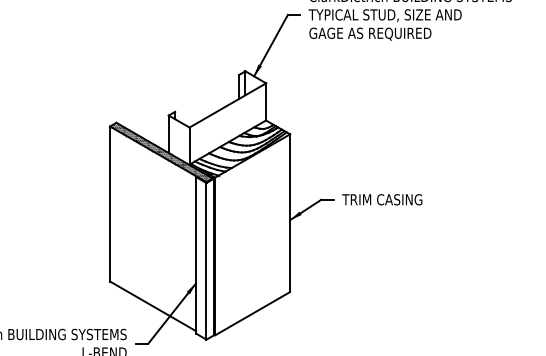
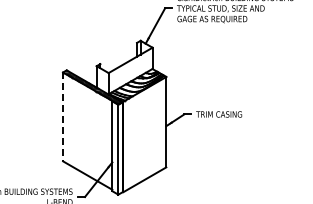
line: (110, 205) -> (63, 117), solid -> dashed

